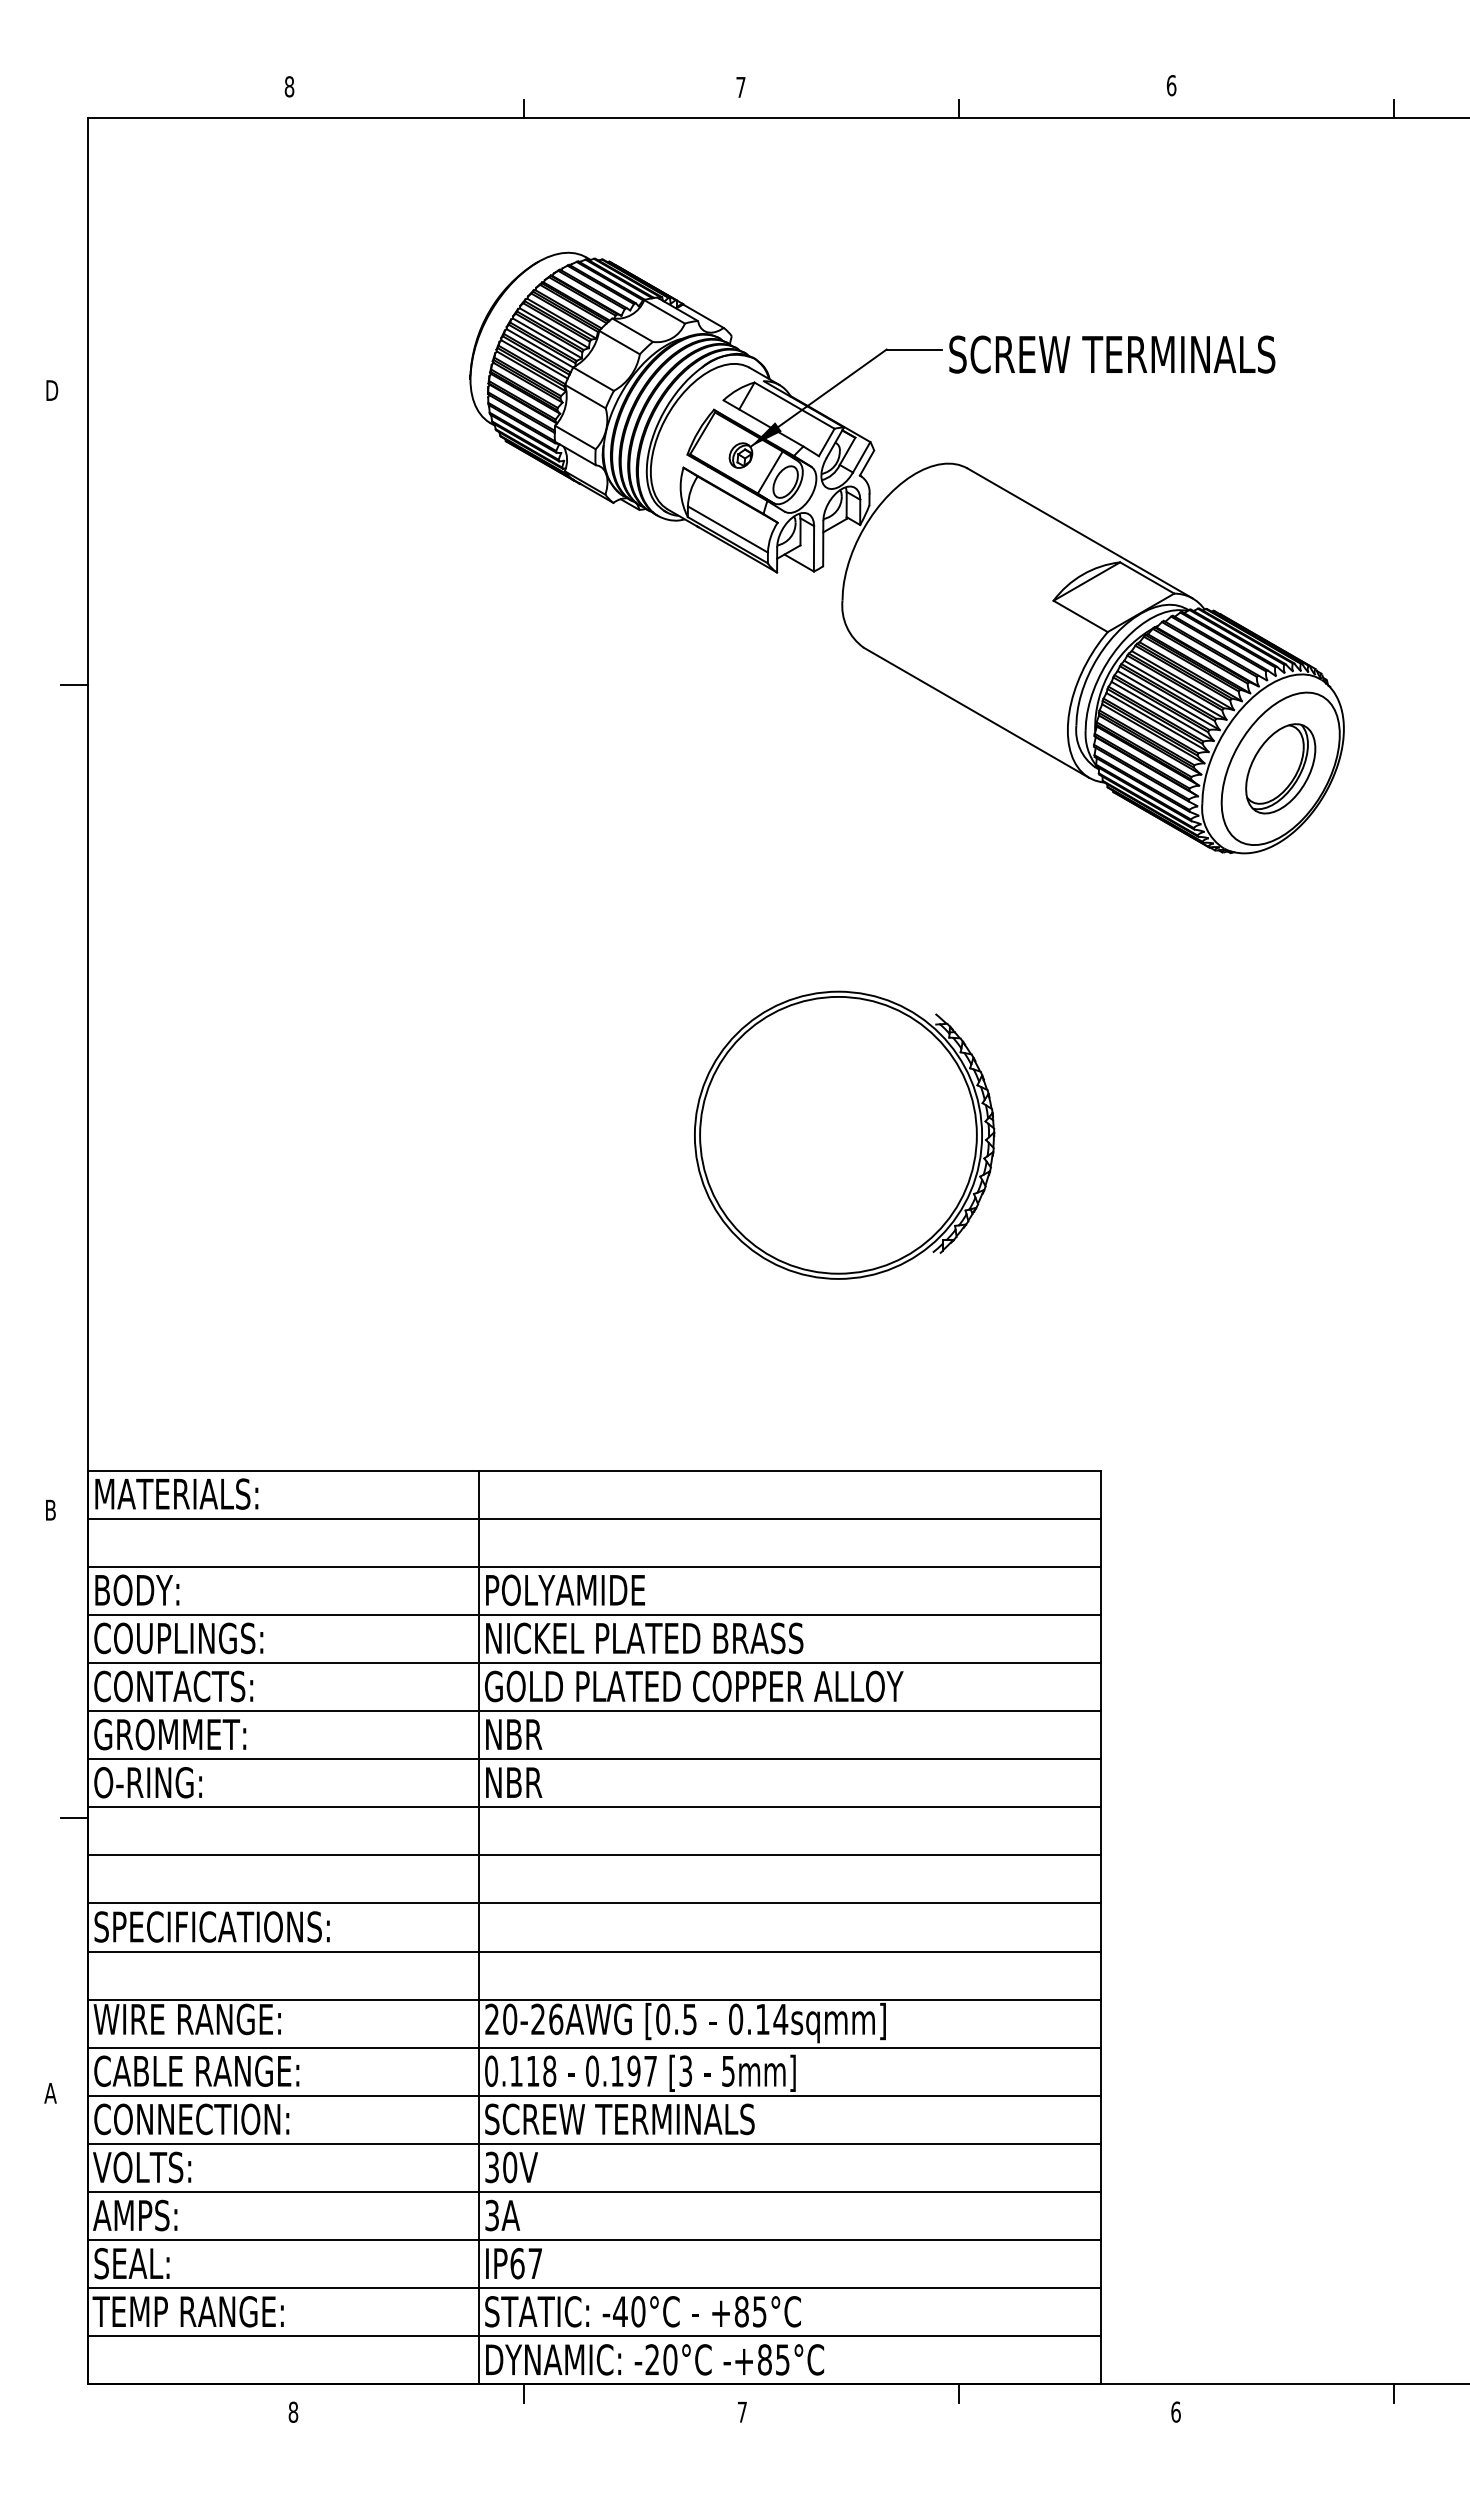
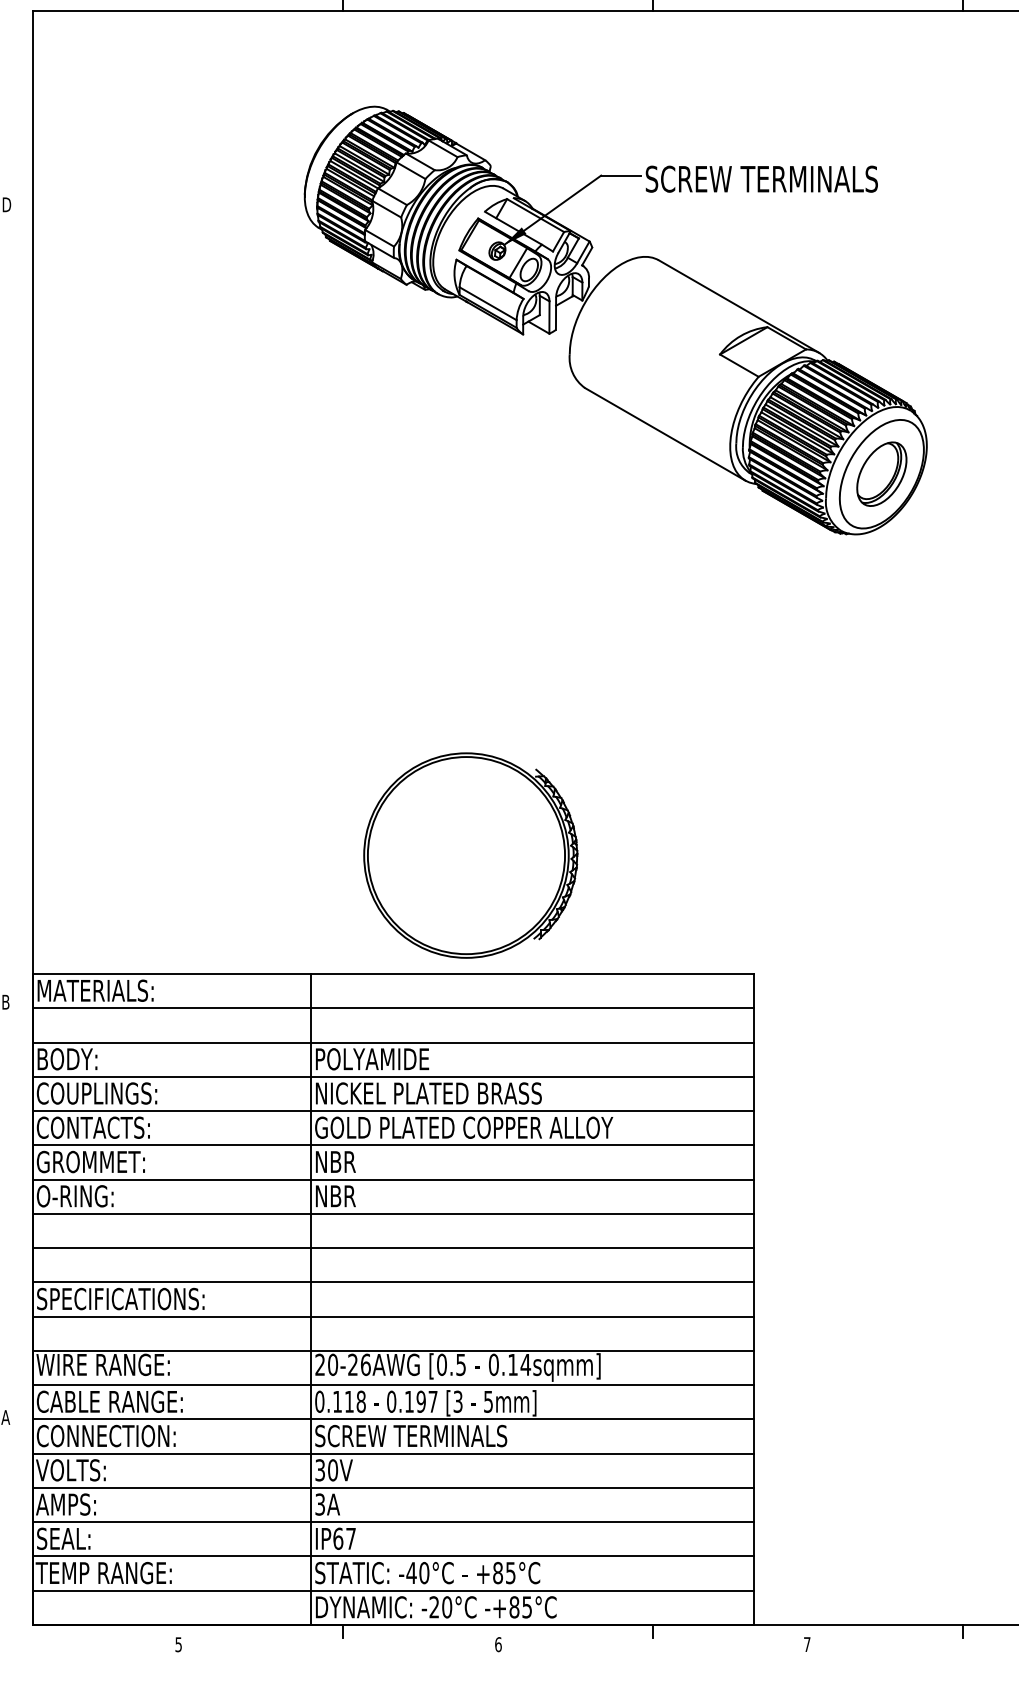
line: (74, 684) -> (22, 414), removed
part: (844, 1134) -> (470, 855), moved
line: (74, 1817) -> (22, 1221), removed
text: (293, 2411) -> (178, 1644), 8 -> 5
text: (742, 2411) -> (498, 1644), 7 -> 6
text: (1175, 2411) -> (806, 1644), 6 -> 7

